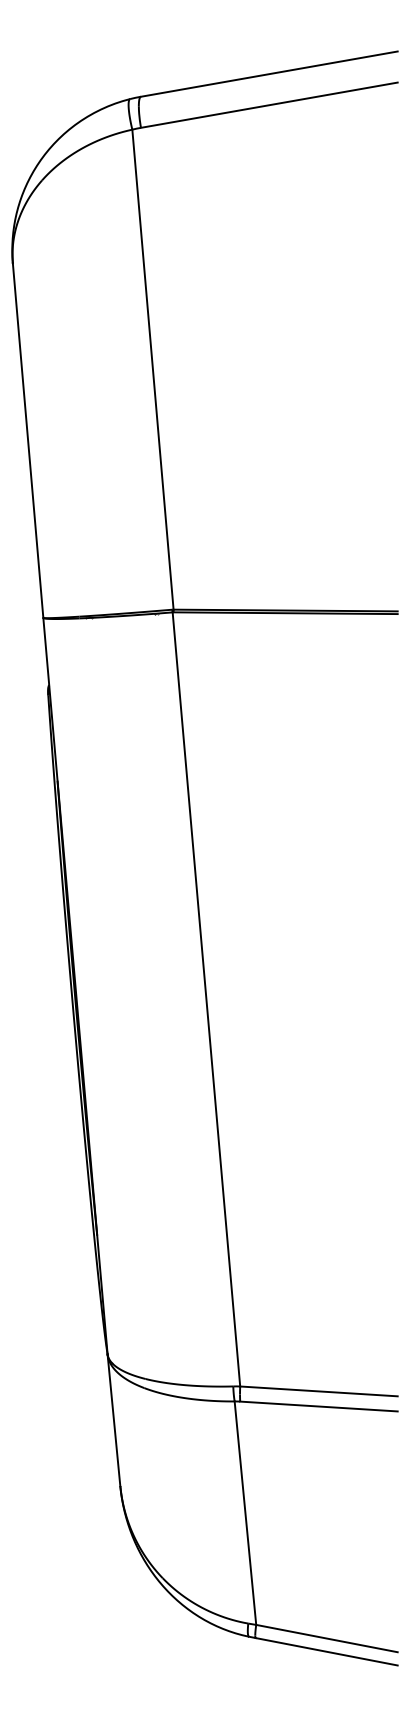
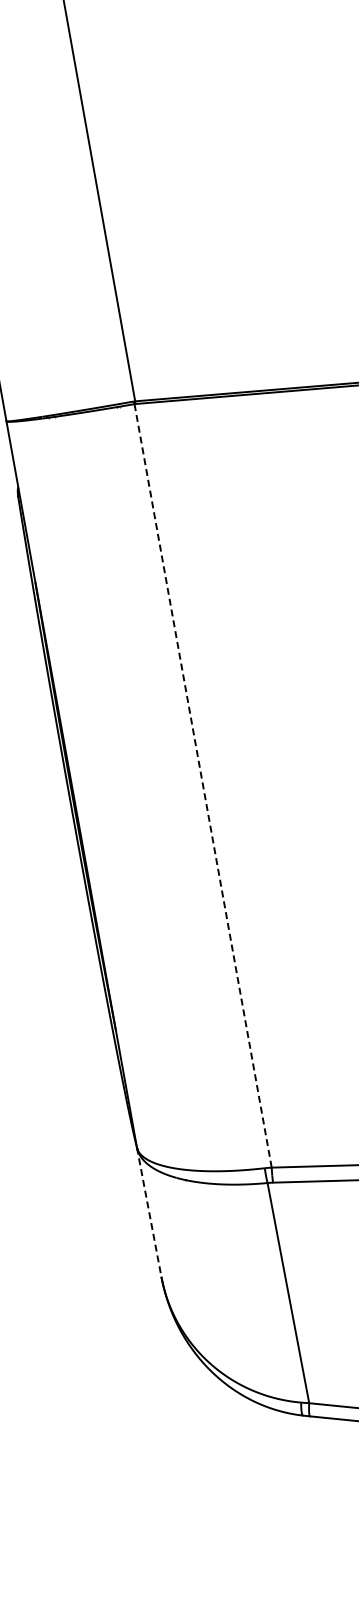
line: (206, 999) -> (203, 785), solid -> dashed
line: (114, 1420) -> (149, 1212), solid -> dashed

